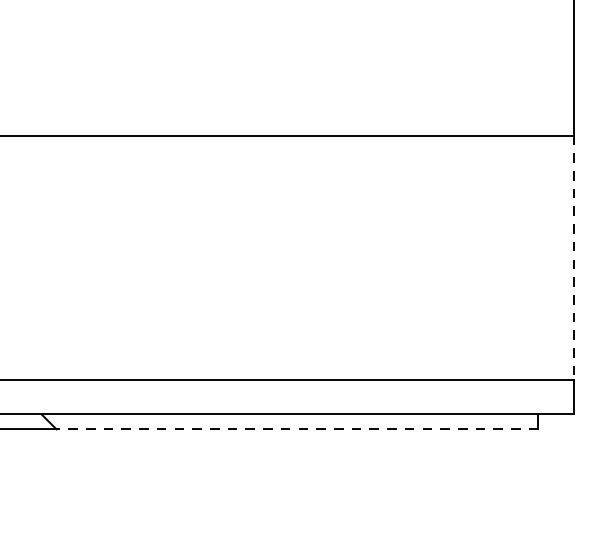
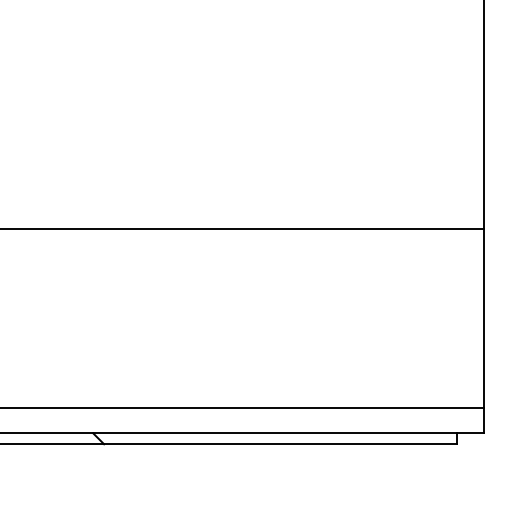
line: (574, 257) -> (483, 318), dashed -> solid
line: (297, 429) -> (280, 444), dashed -> solid

